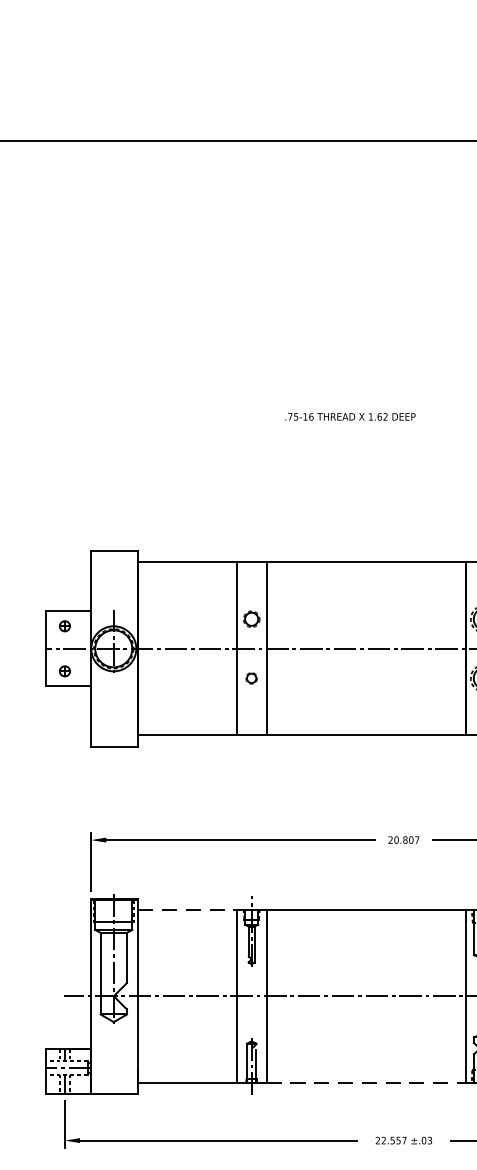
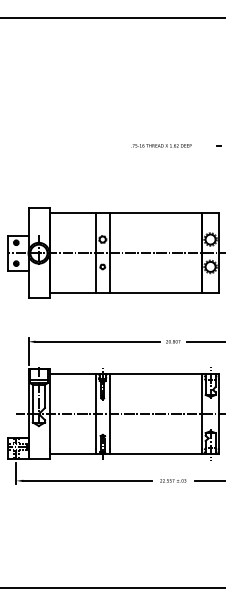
text: (350, 416) -> (161, 145), moved
line: (188, 910) -> (73, 374), dashed -> solid
line: (367, 1083) -> (156, 454), dashed -> solid

